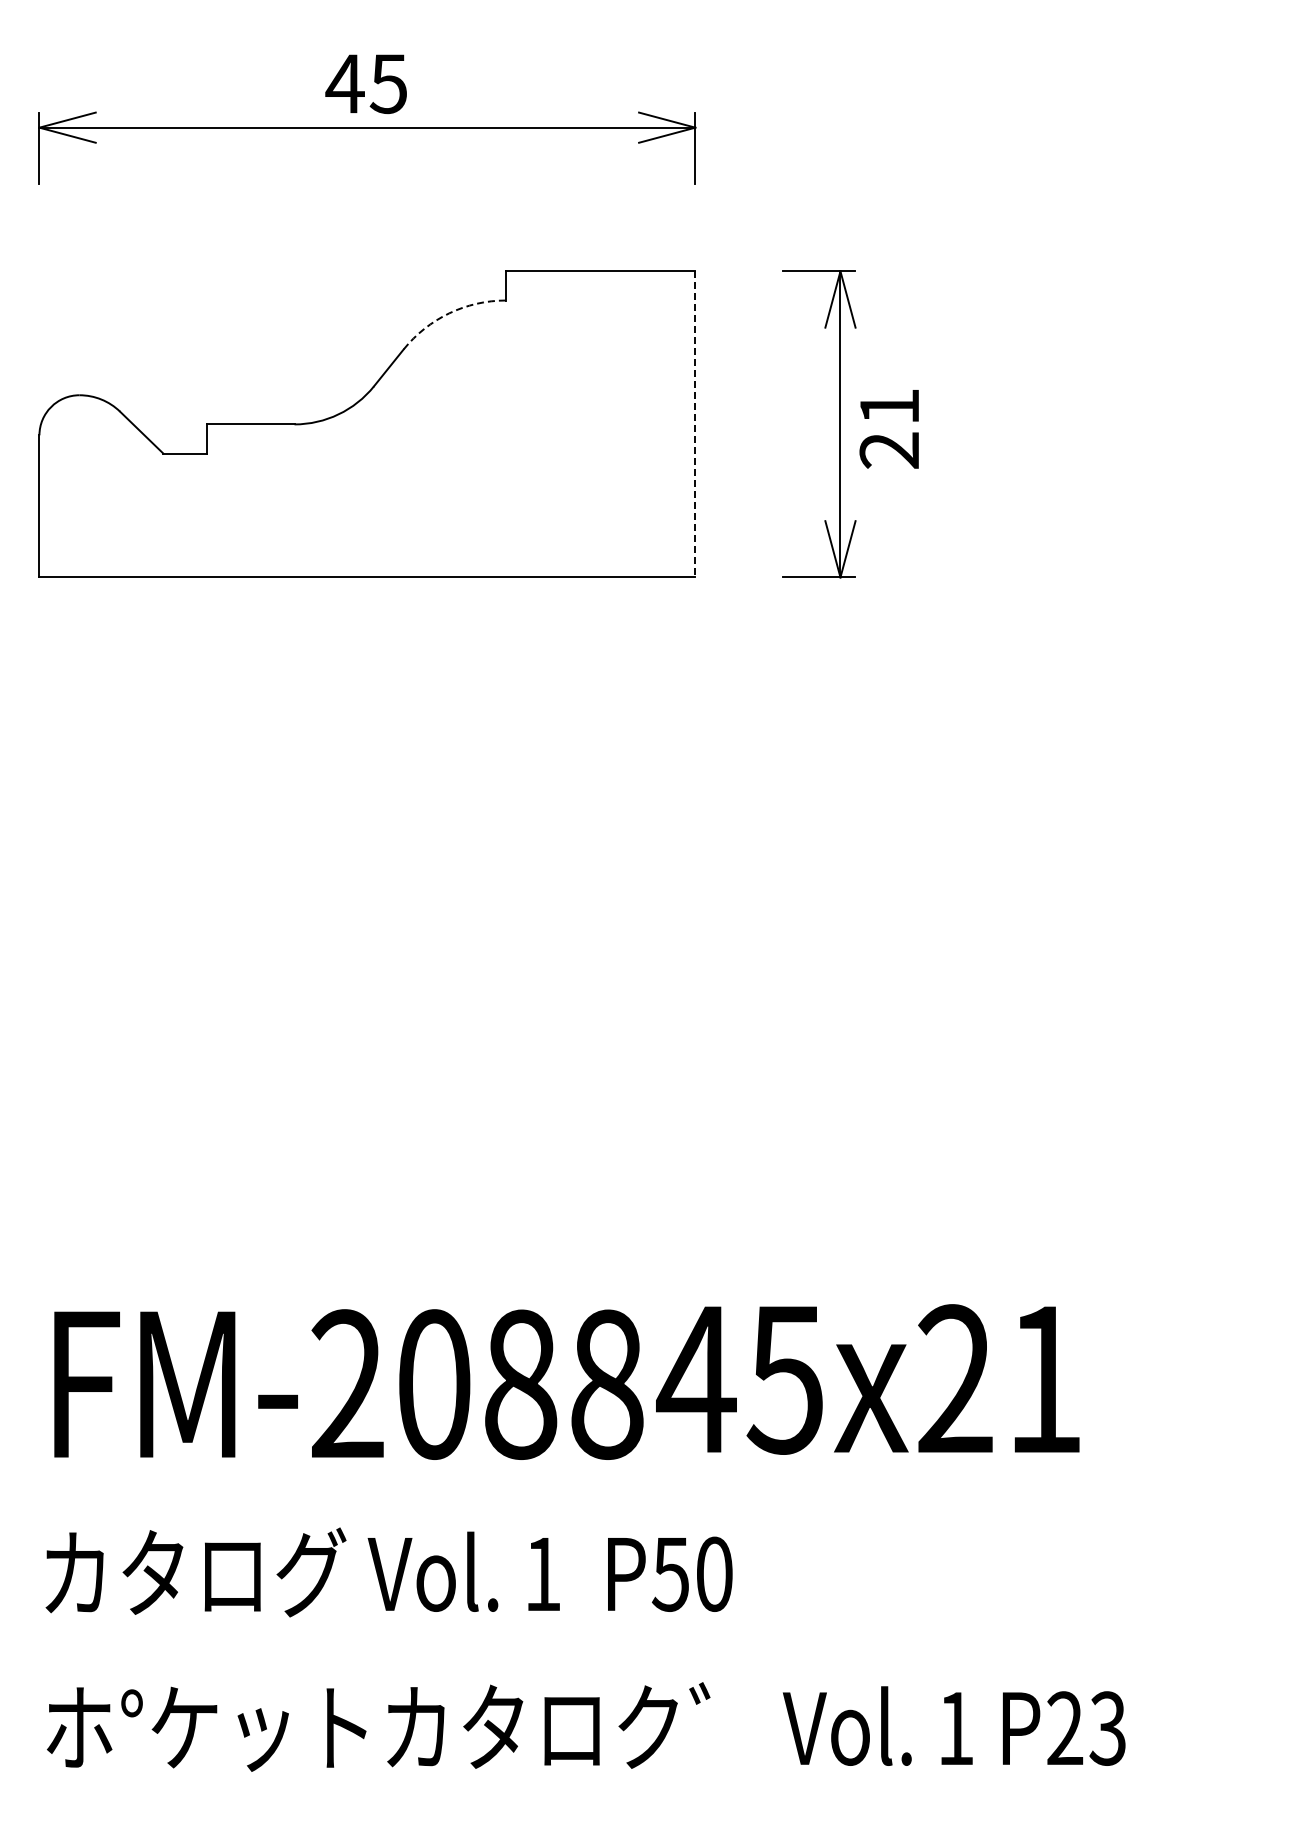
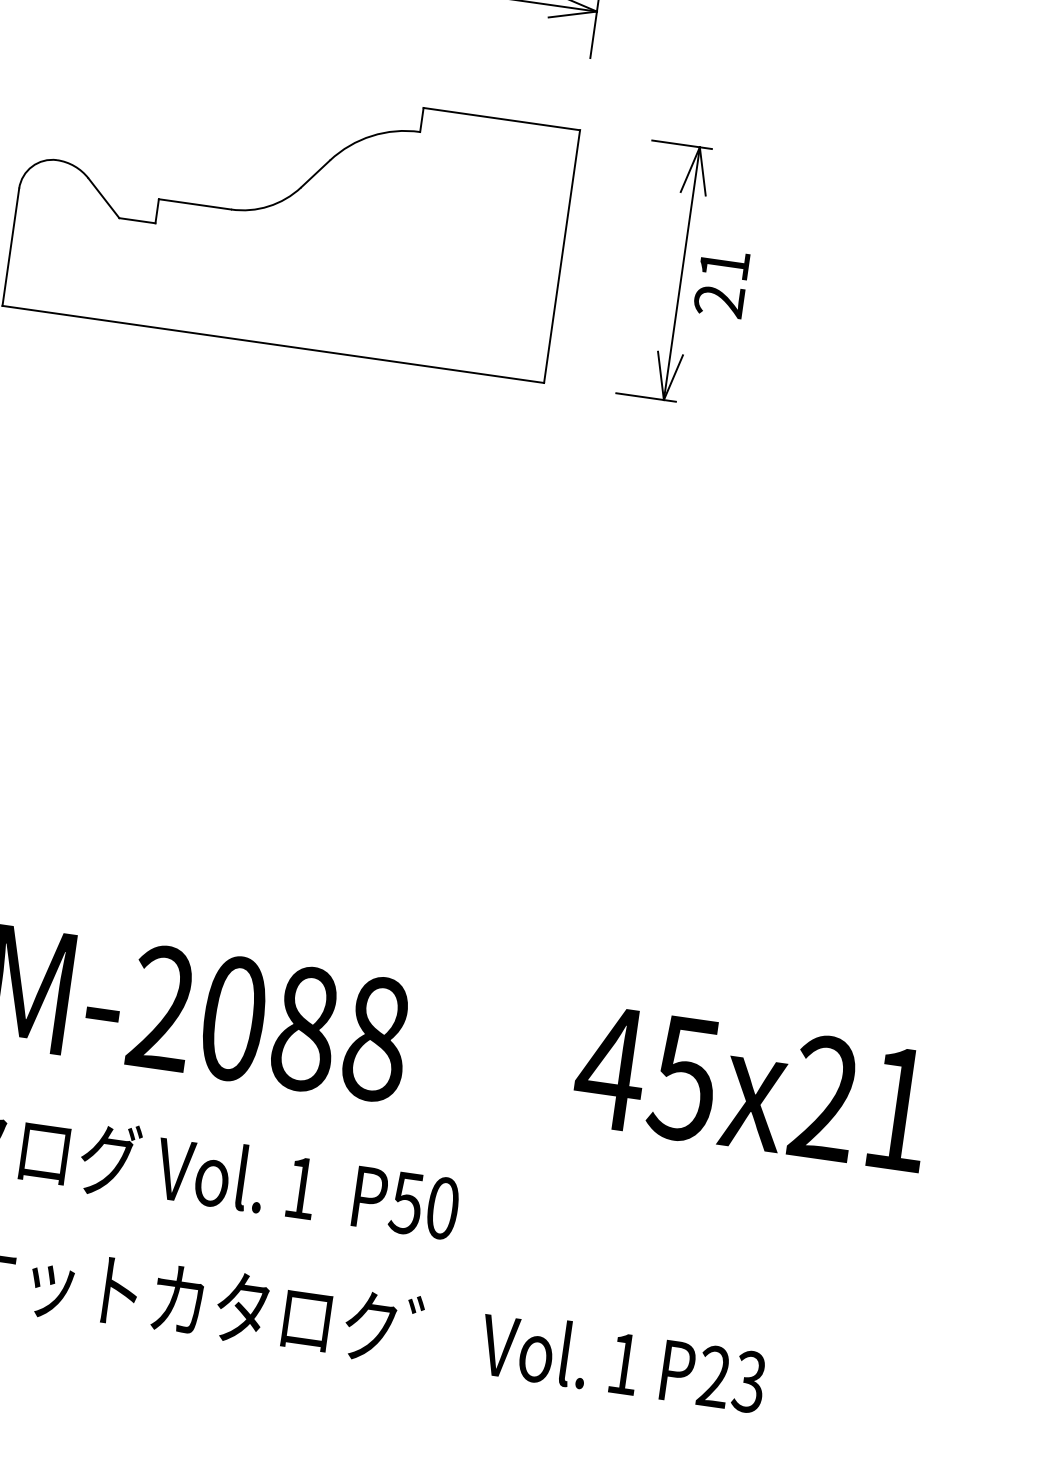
arc: (449, 313) -> (372, 136), dashed -> solid
line: (695, 424) -> (562, 256), dashed -> solid
text: (867, 1379) -> (752, 1088), moved

